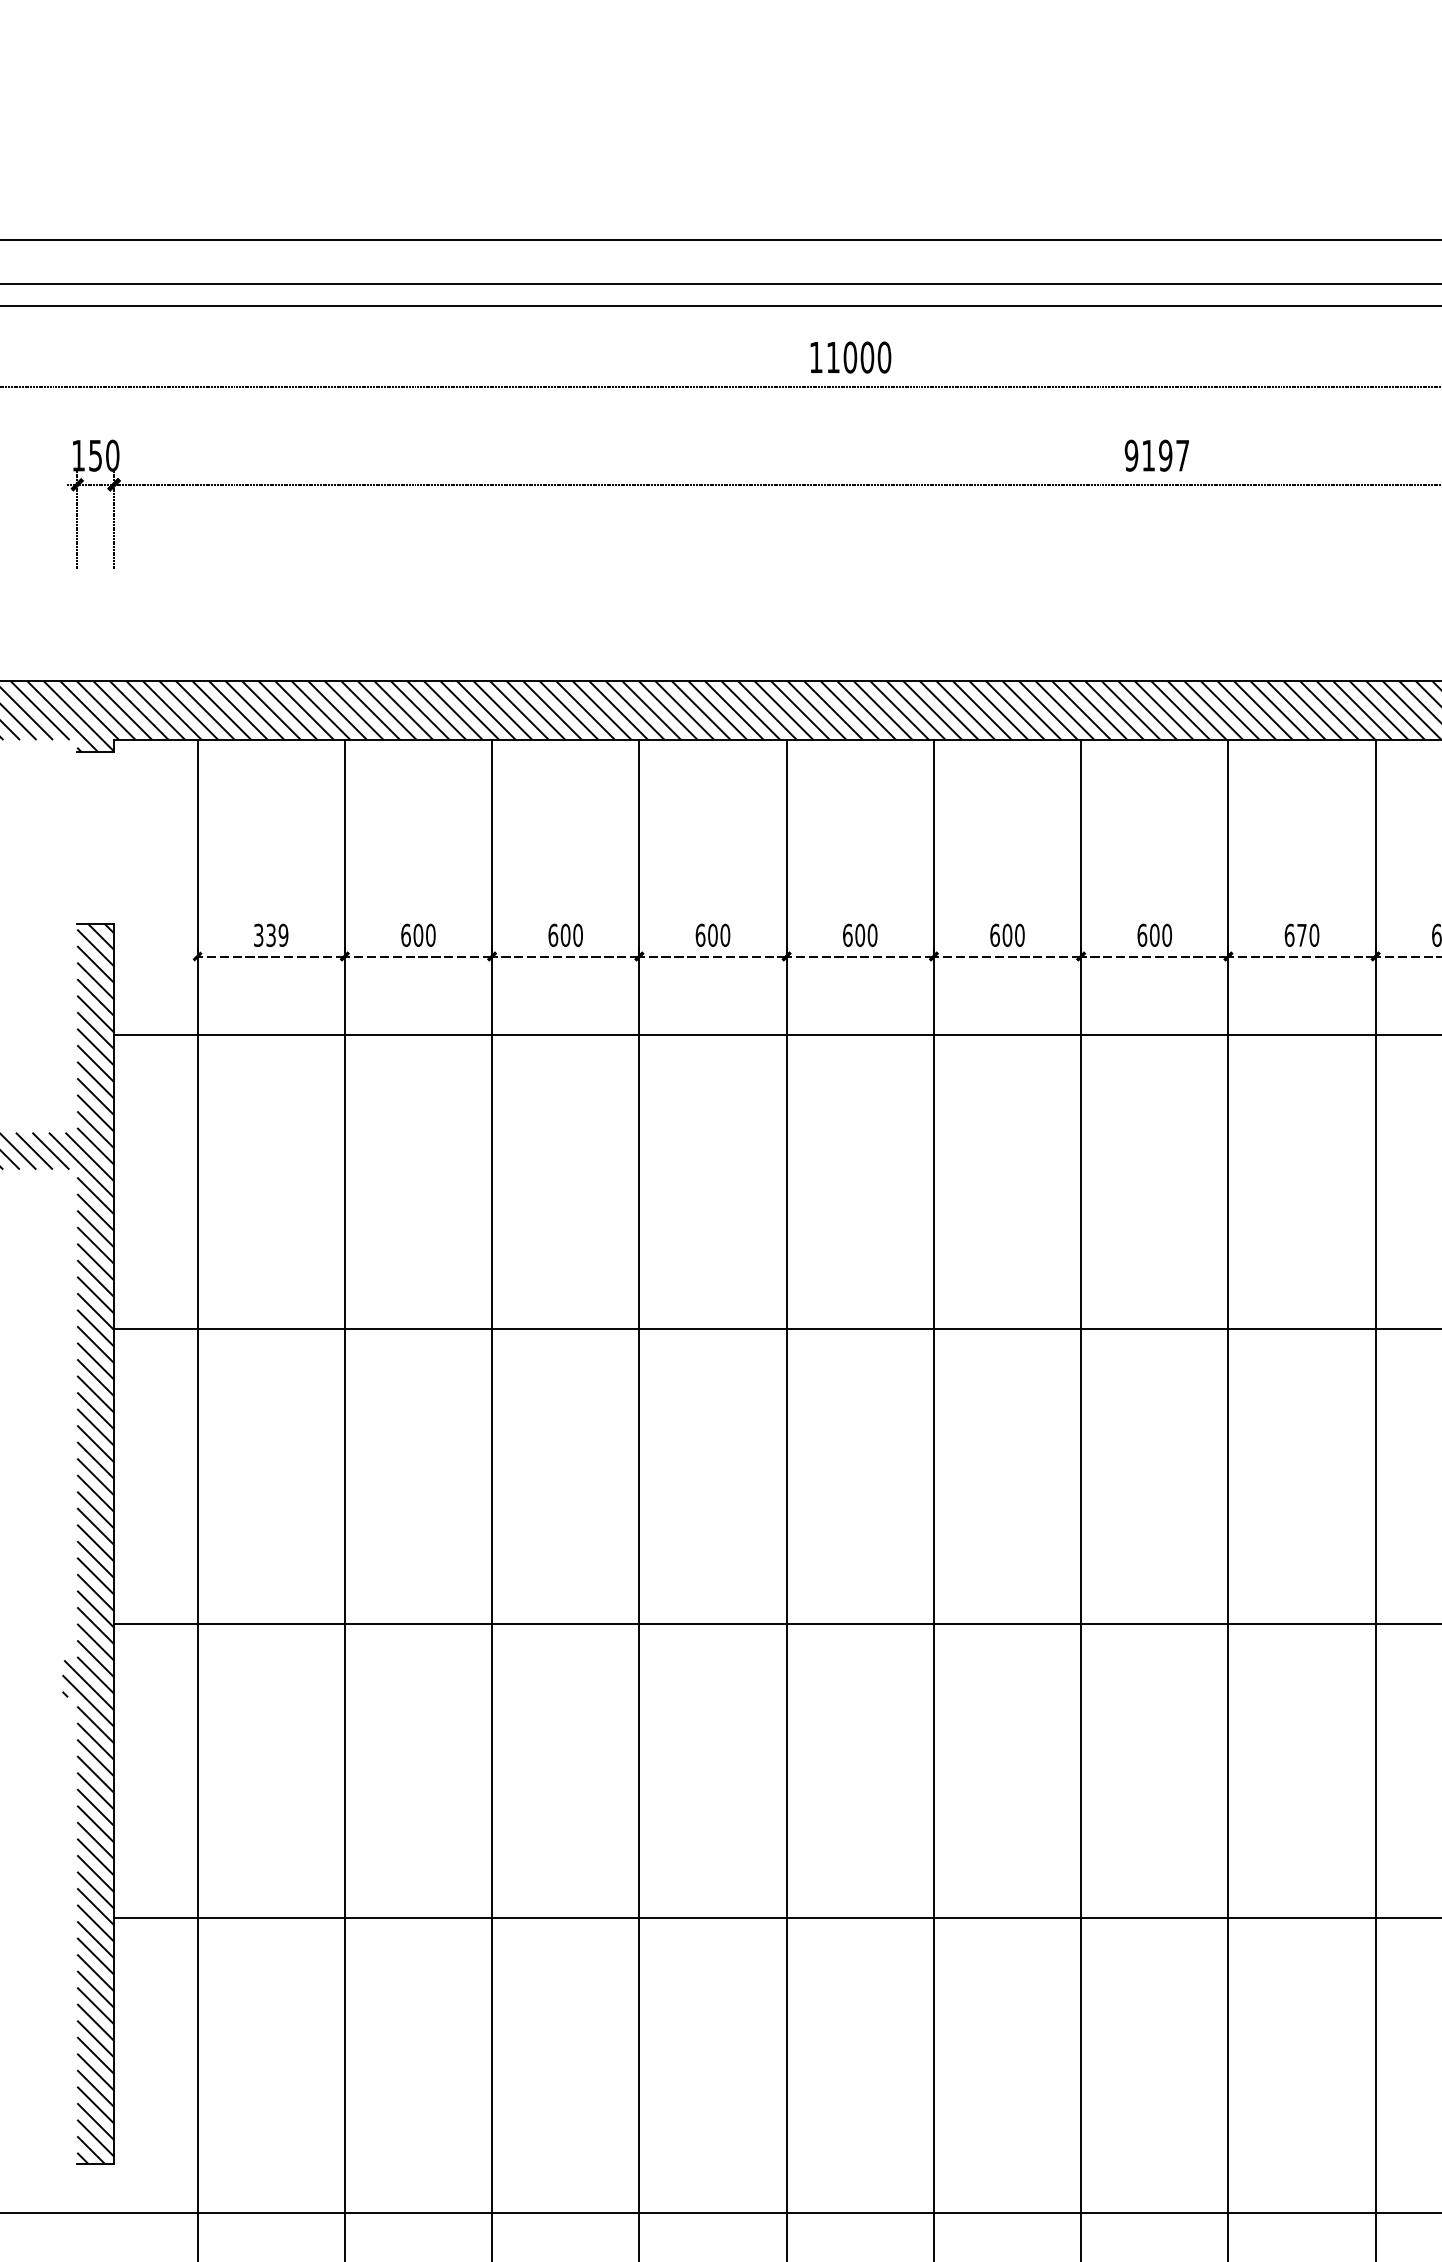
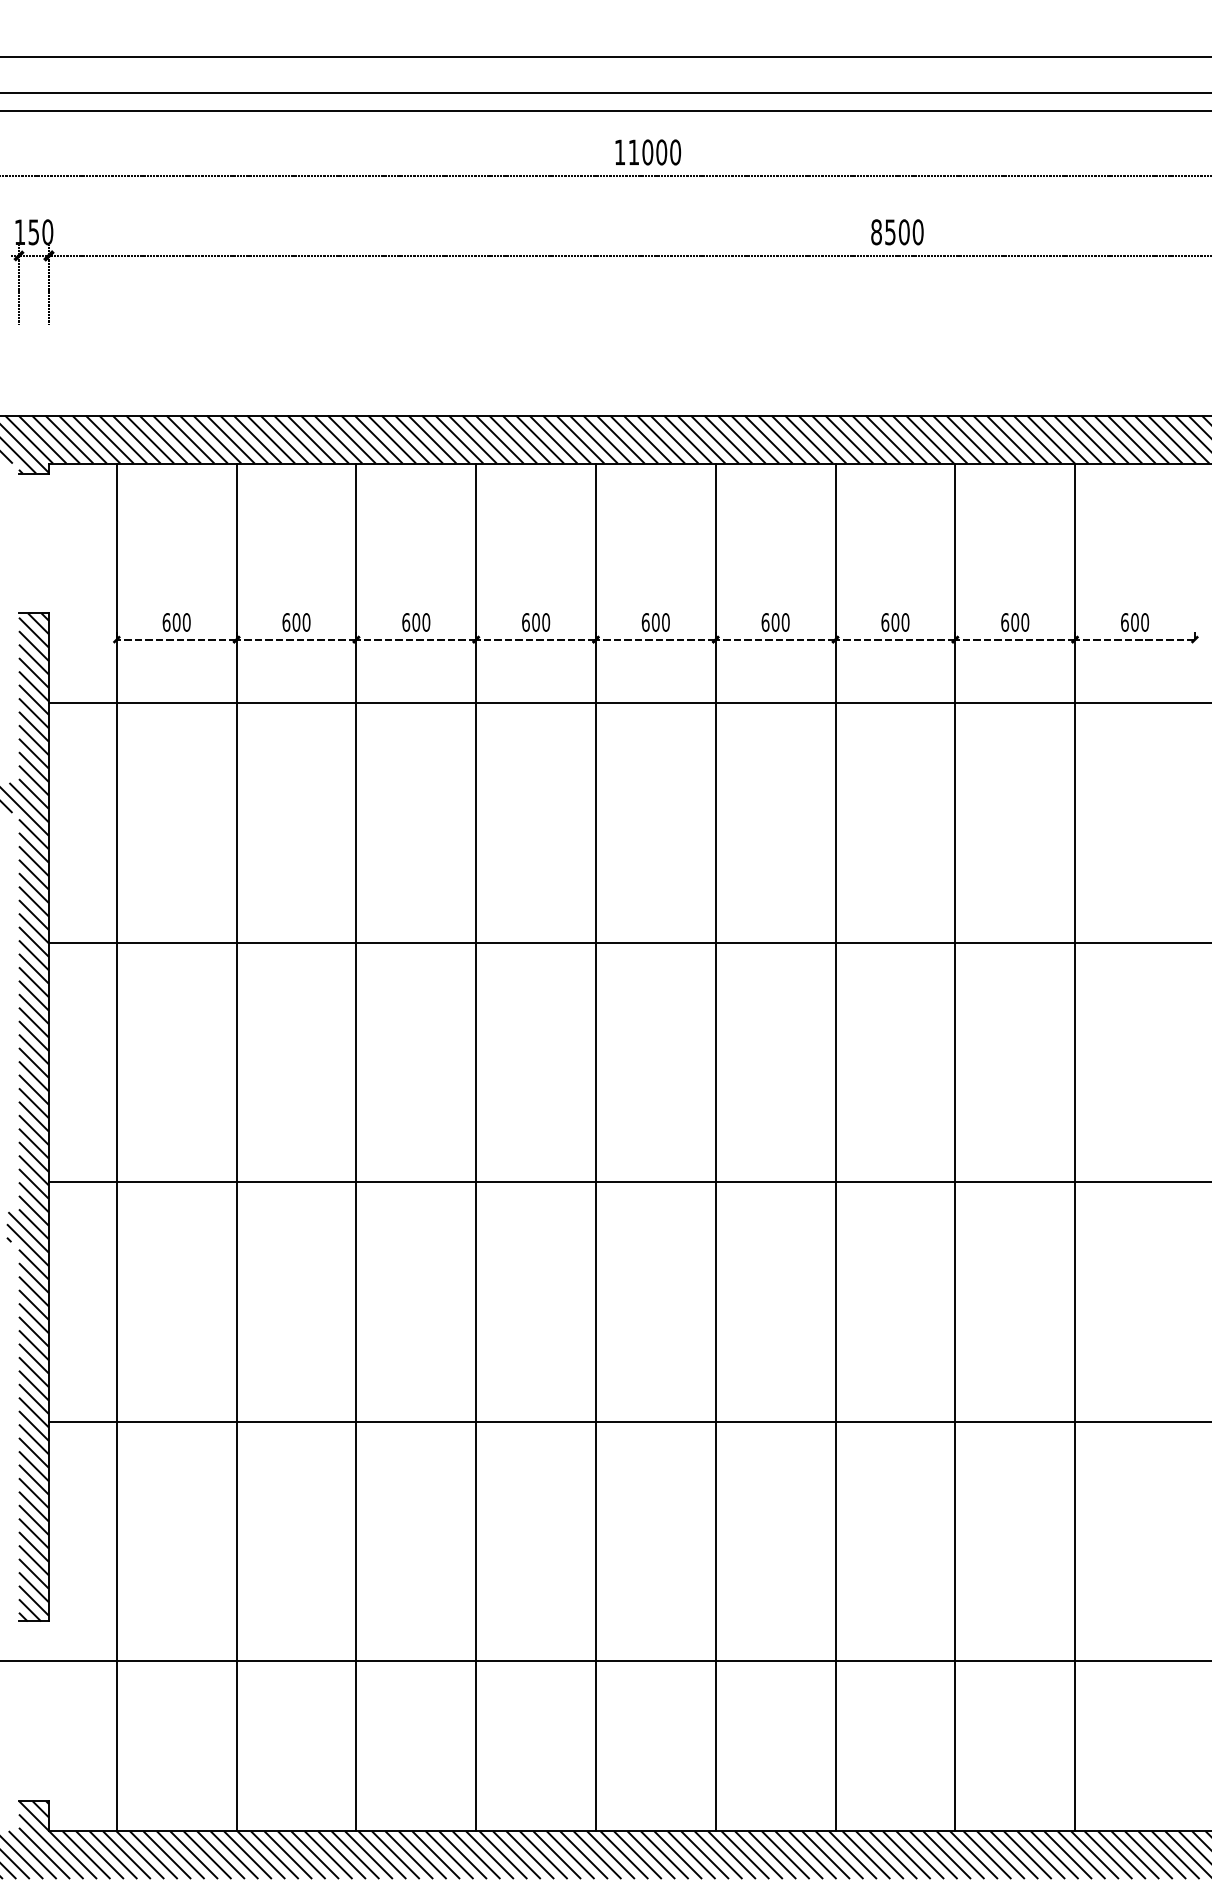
text: (1157, 455) -> (897, 232), 9197 -> 8500
text: (270, 935) -> (176, 622), 339 -> 600
text: (1302, 935) -> (1015, 622), 670 -> 600

